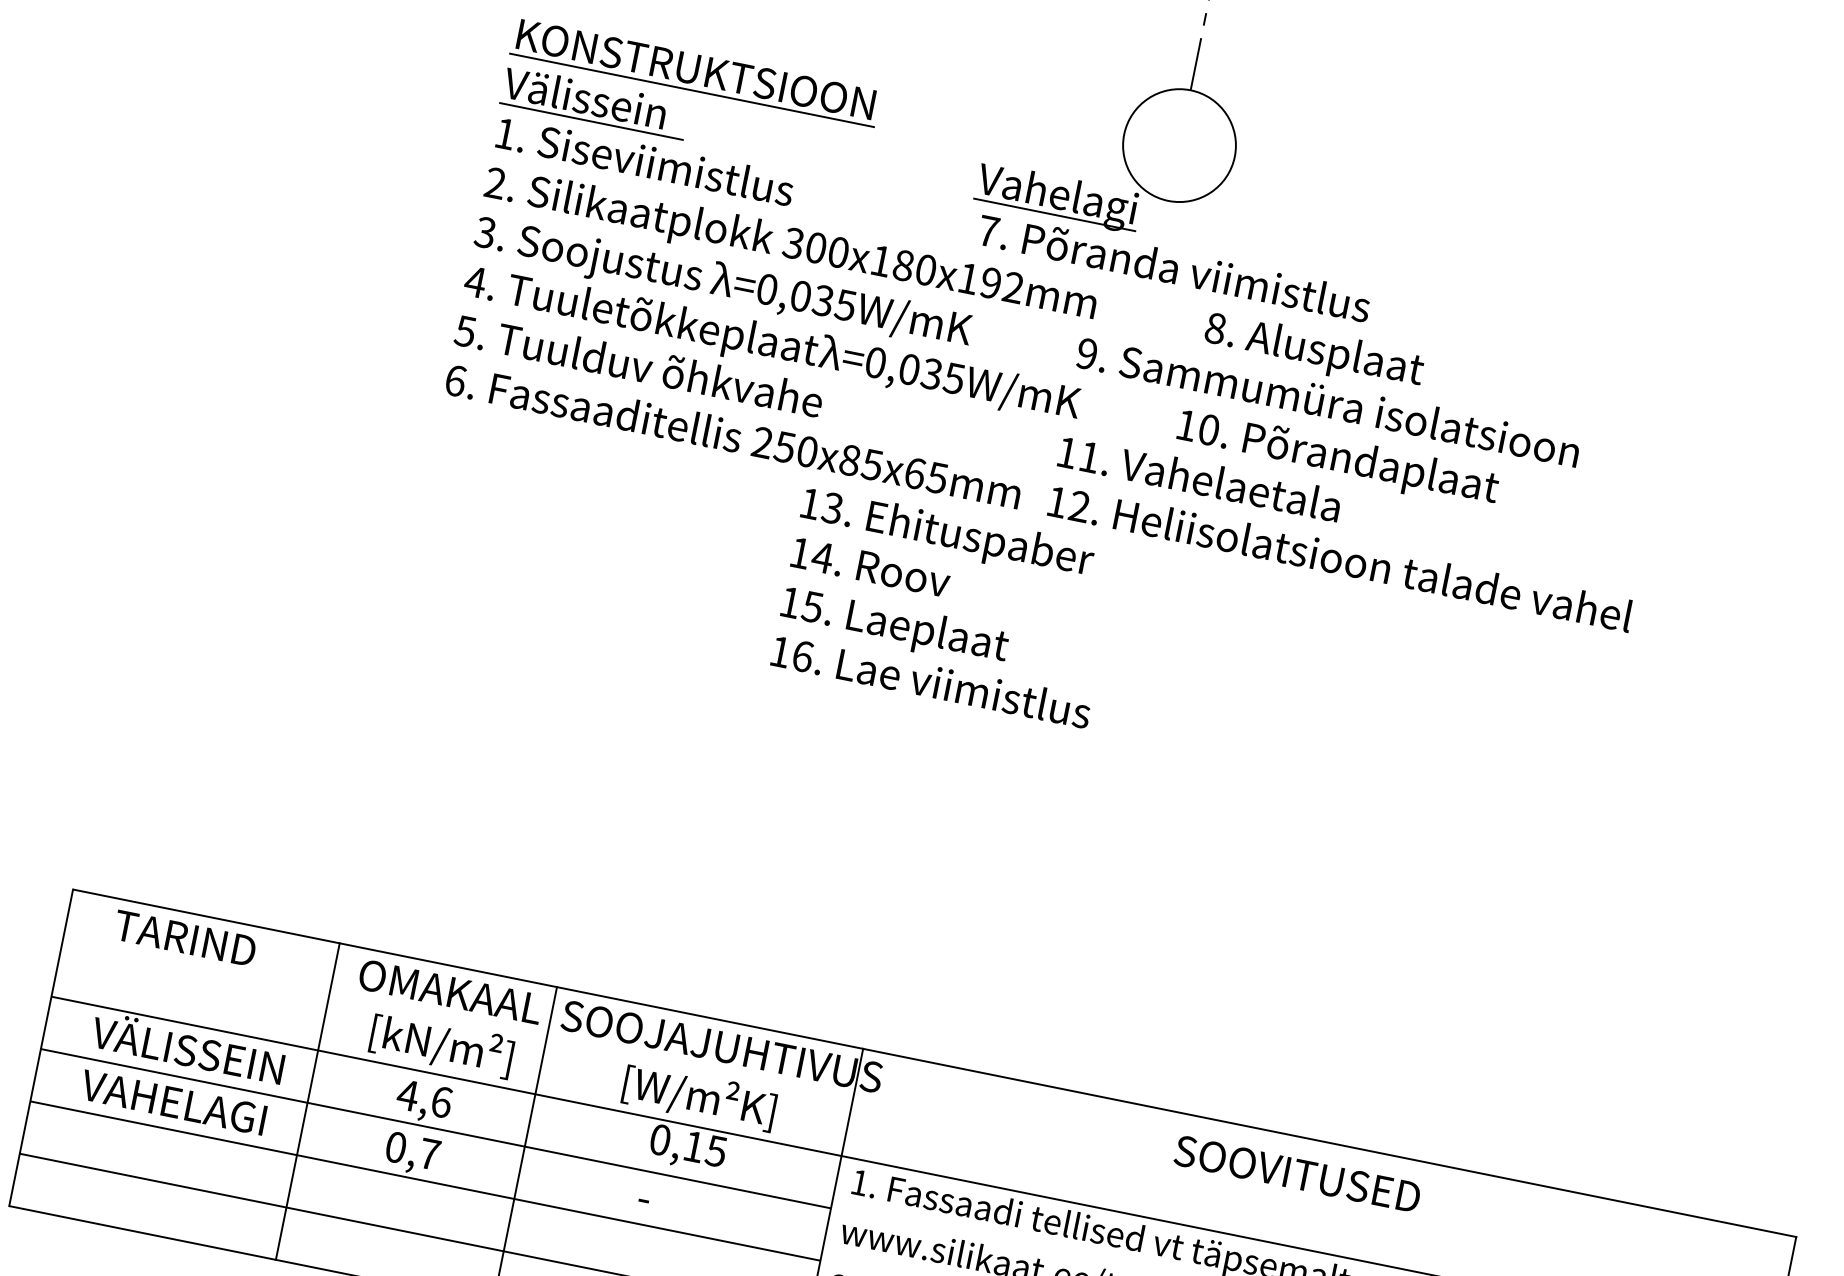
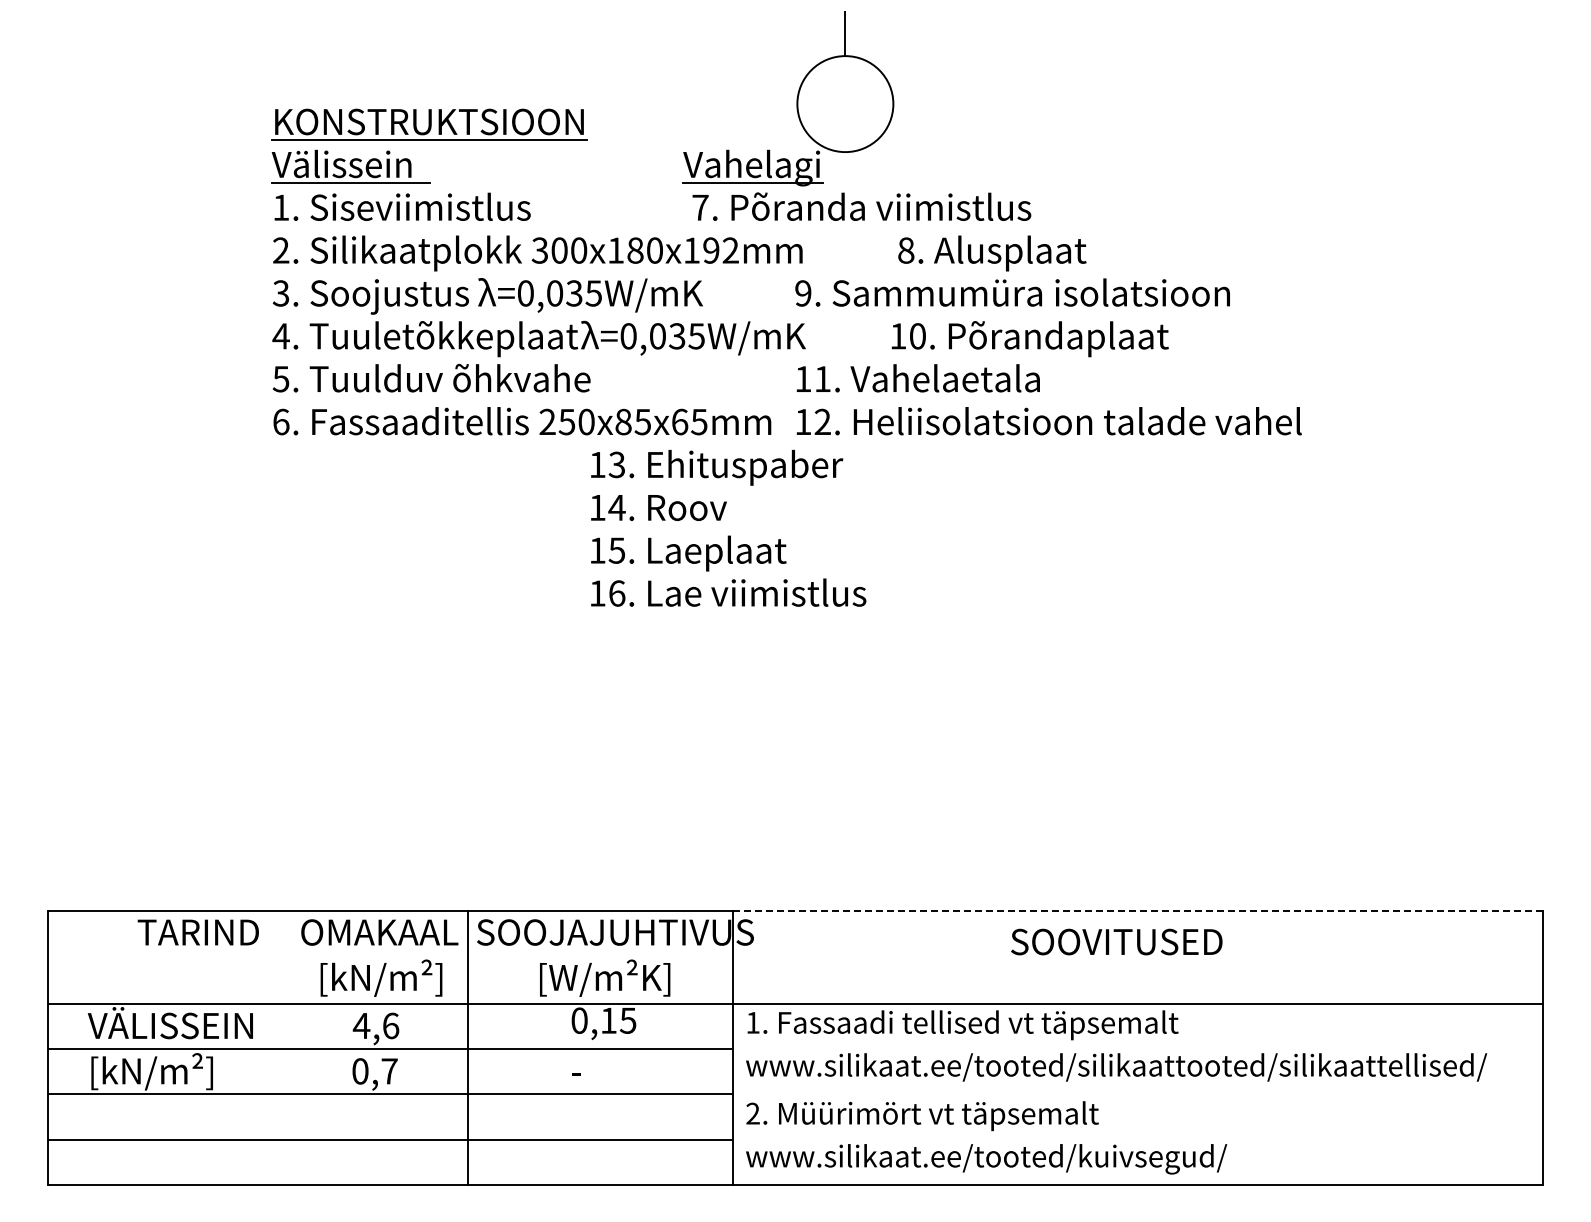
text: (184, 938) -> (197, 932), moved
line: (308, 1101) -> (279, 1047), removed
text: (172, 1102) -> (166, 1071), VAHELAGI -> [kN/m²]
line: (1329, 1142) -> (1138, 910), solid -> dashed

